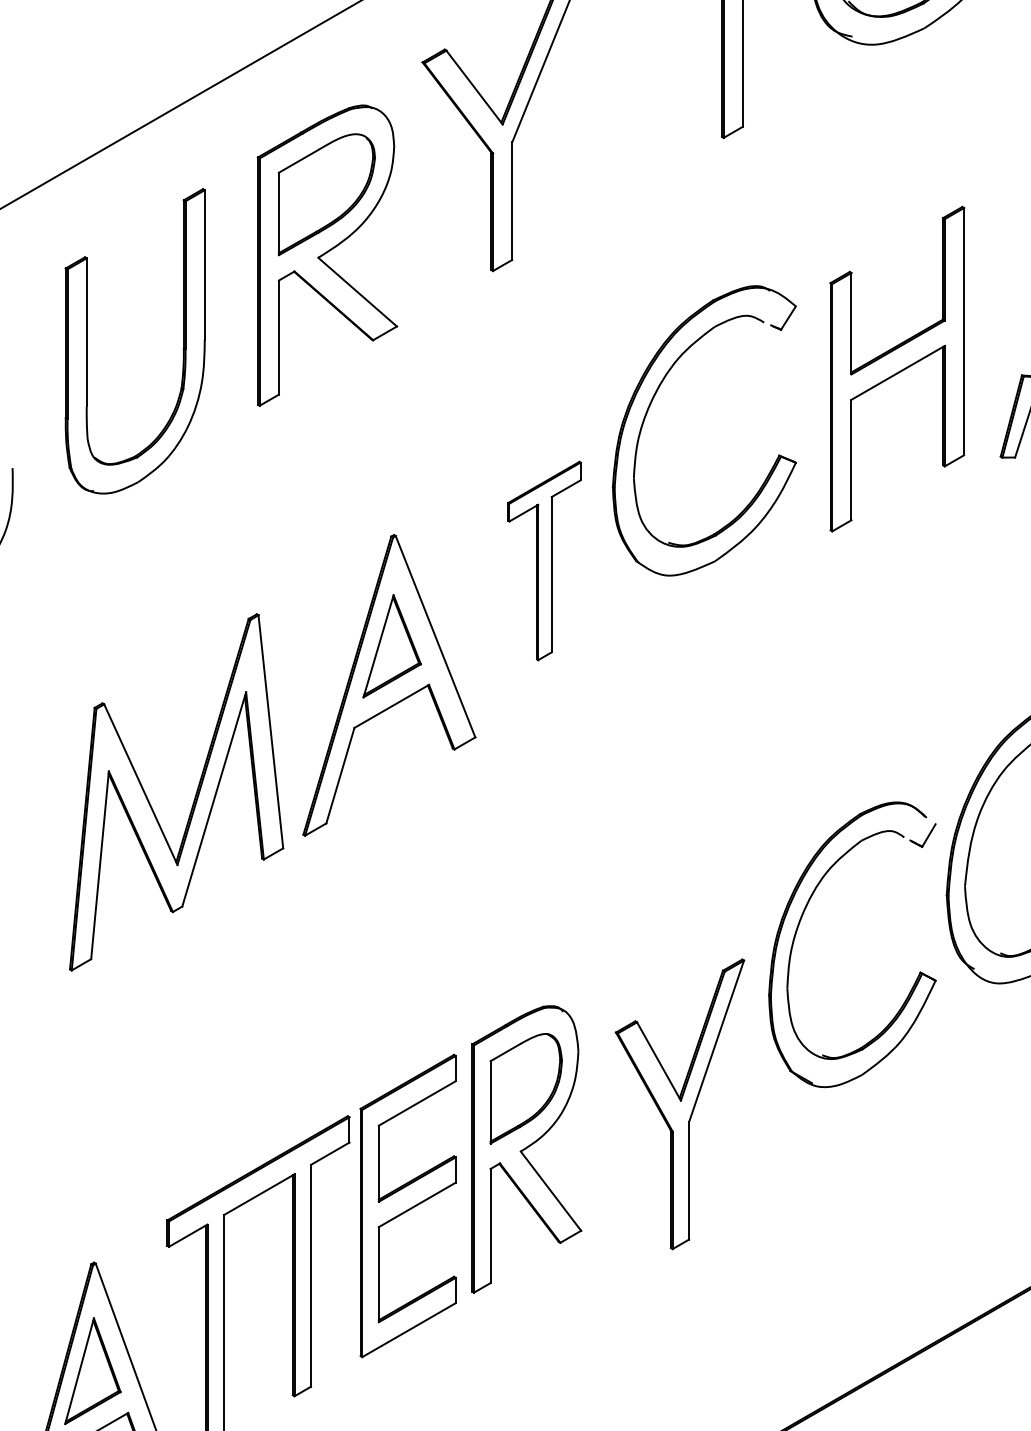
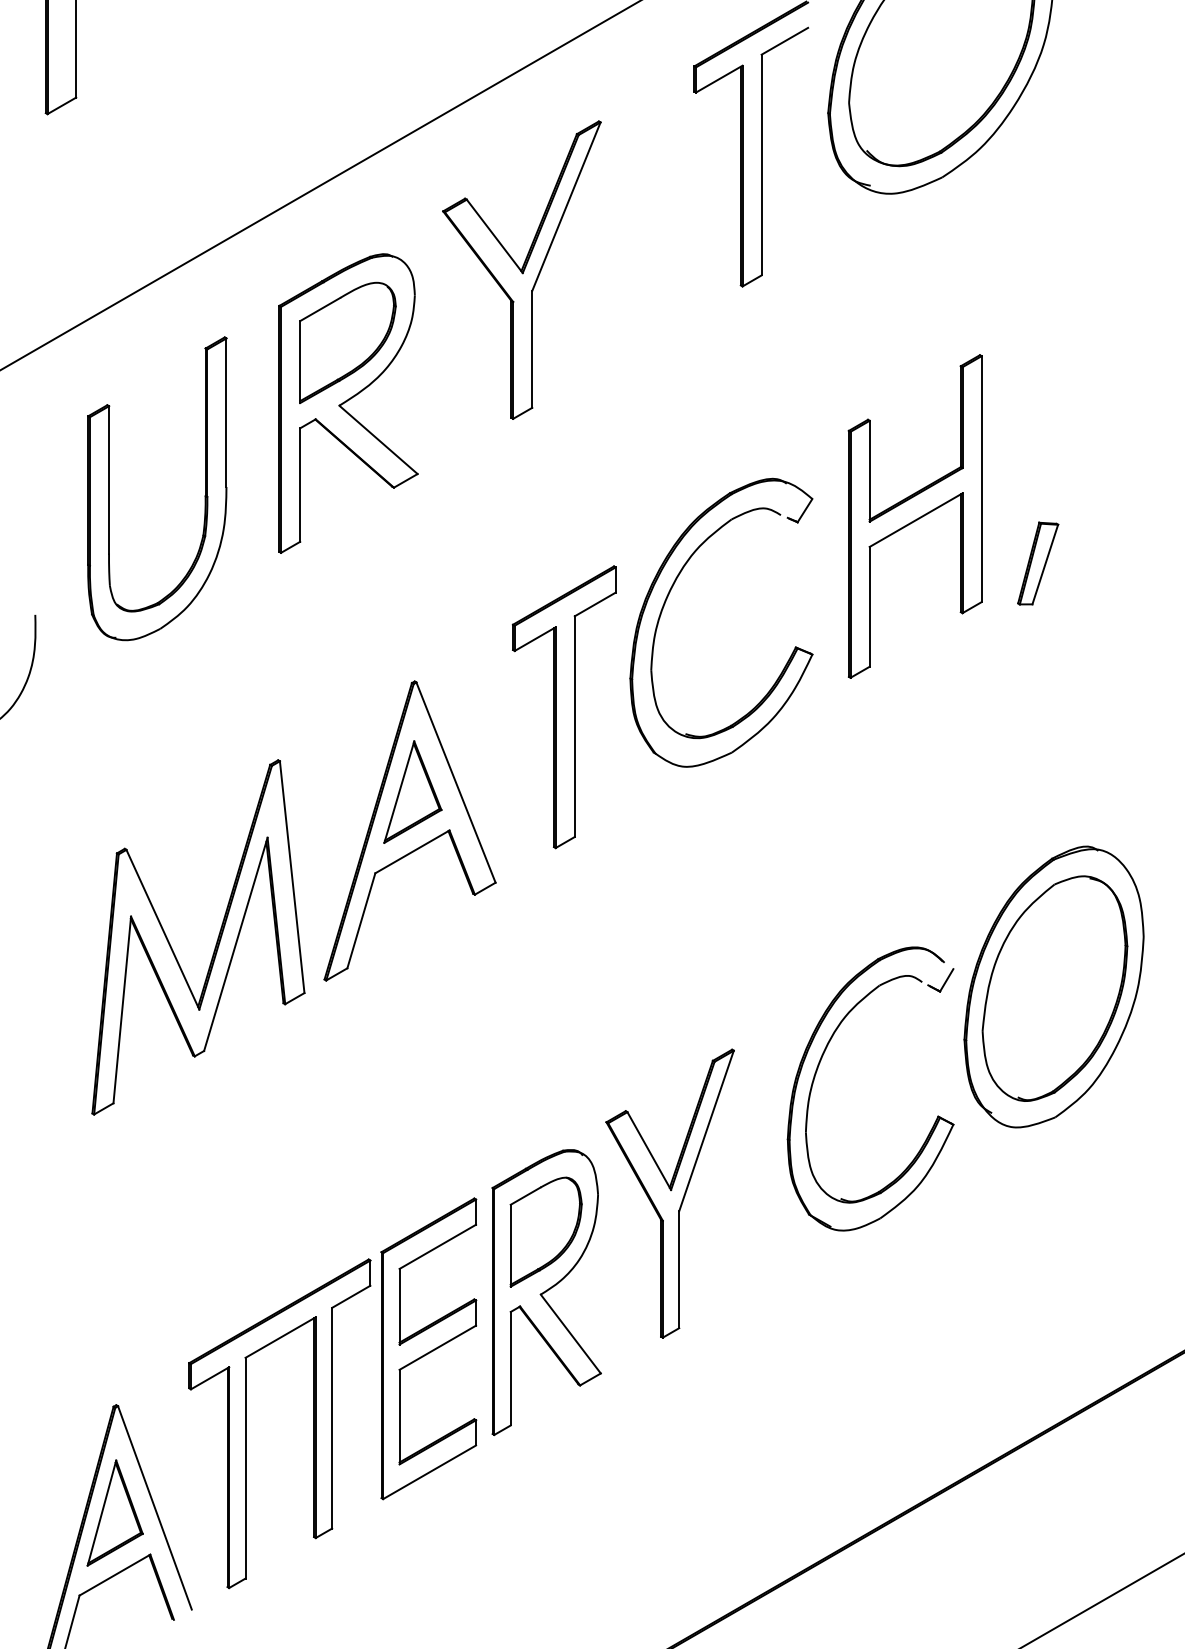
part: (650, 407) -> (667, 599), moved
part: (543, 561) -> (563, 707), size x1.43
part: (679, 1104) -> (669, 1193), moved

